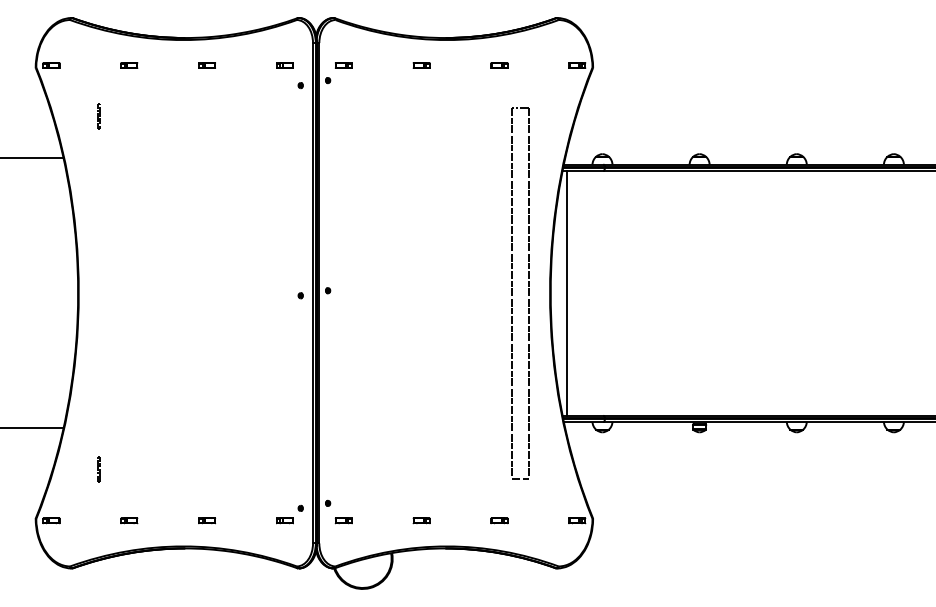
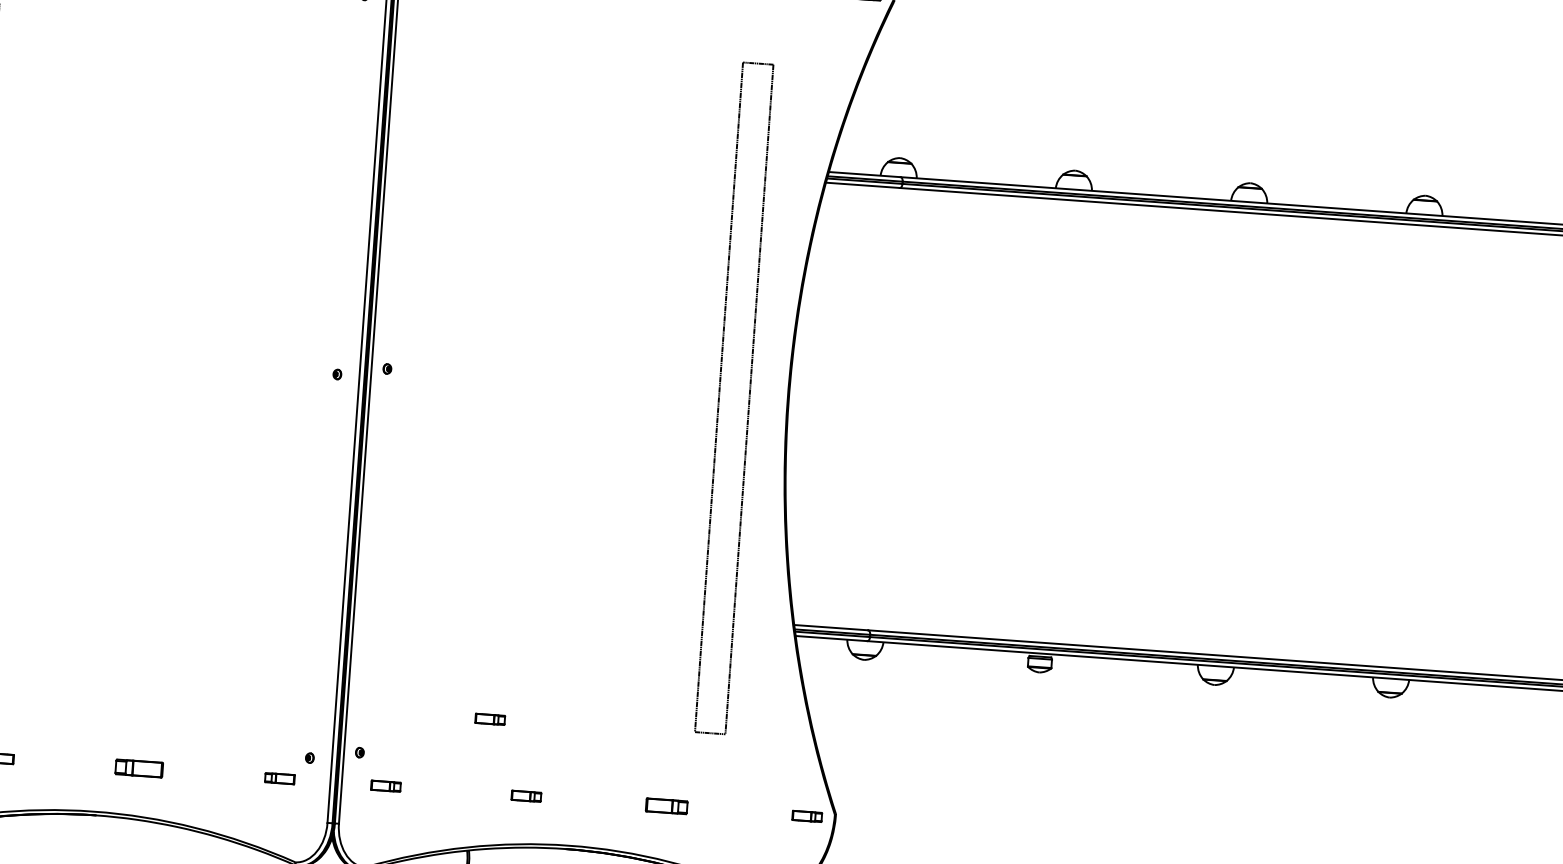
line: (566, 292) -> (817, 403), removed
part: (398, 479) -> (489, 718), added
part: (207, 520) -> (140, 767), size x1.6
part: (499, 520) -> (666, 805), size x1.4

